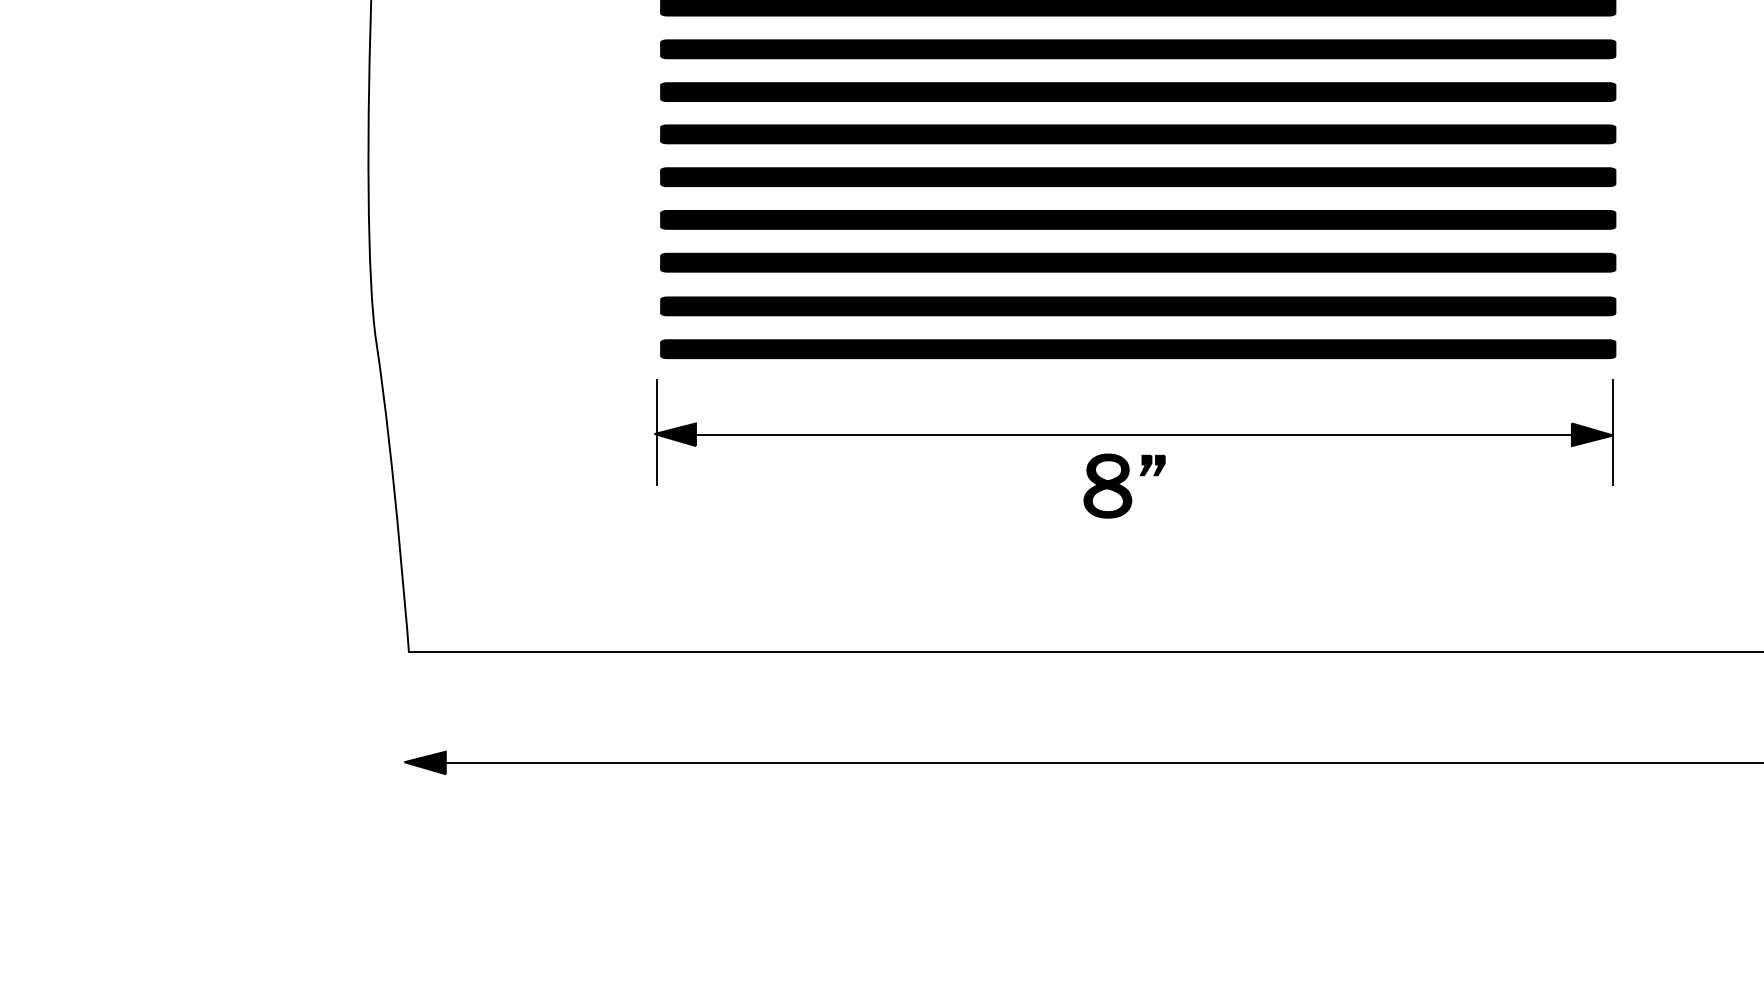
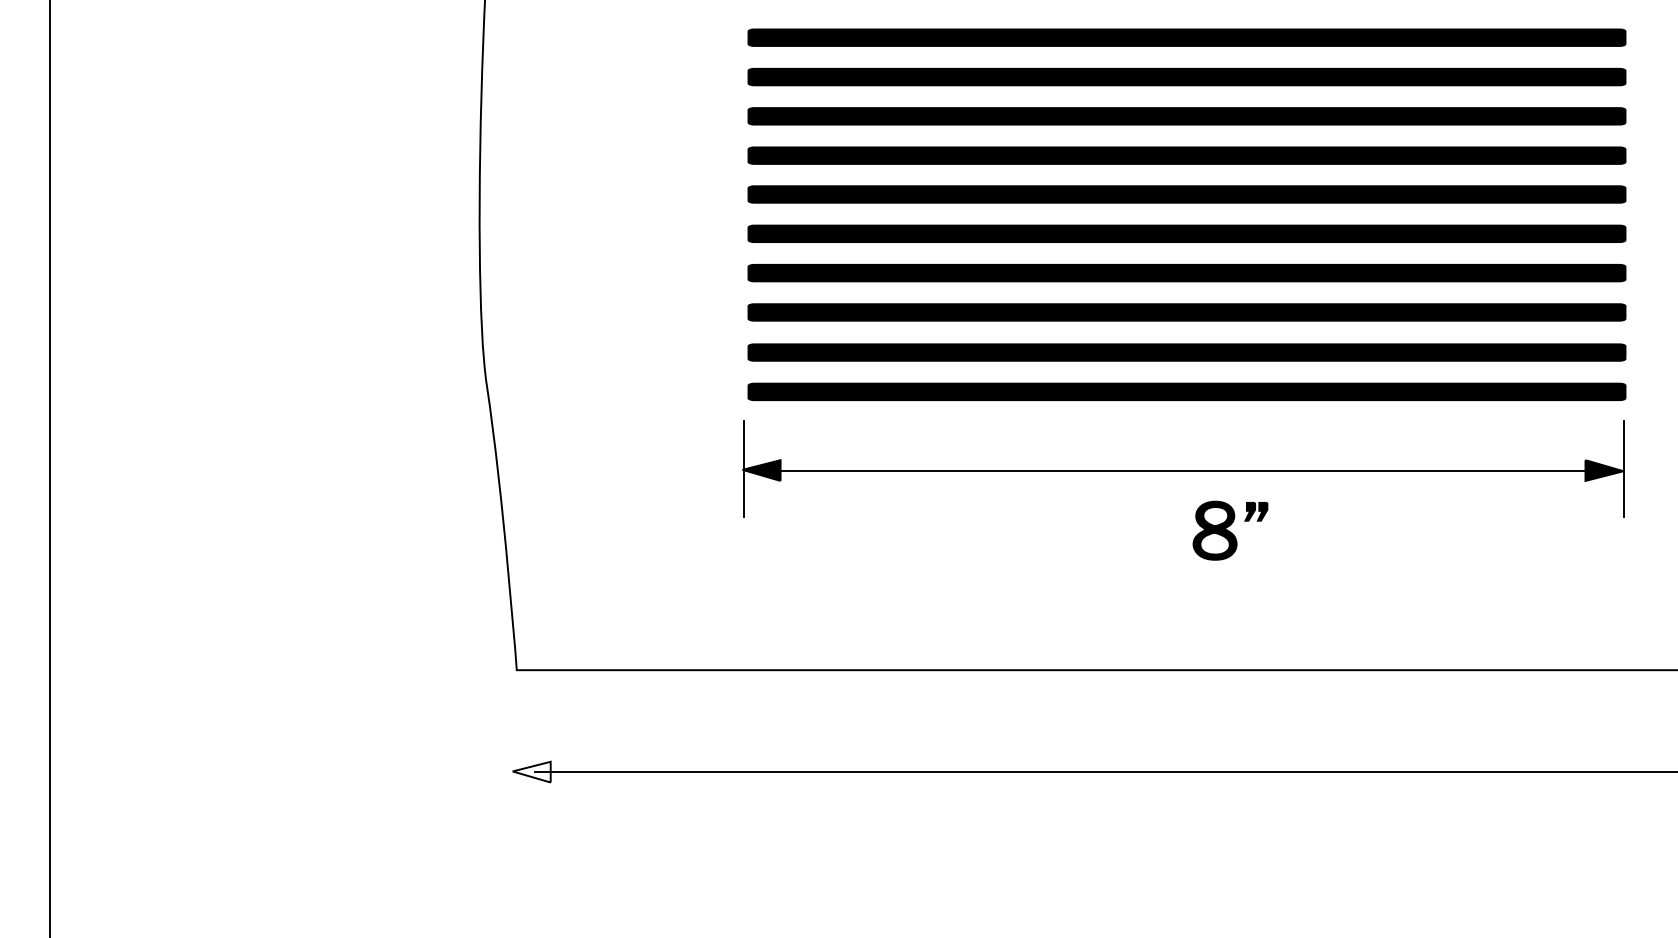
part: (1124, 485) -> (1230, 530), moved
fill: (424, 762) -> (531, 771), removed

